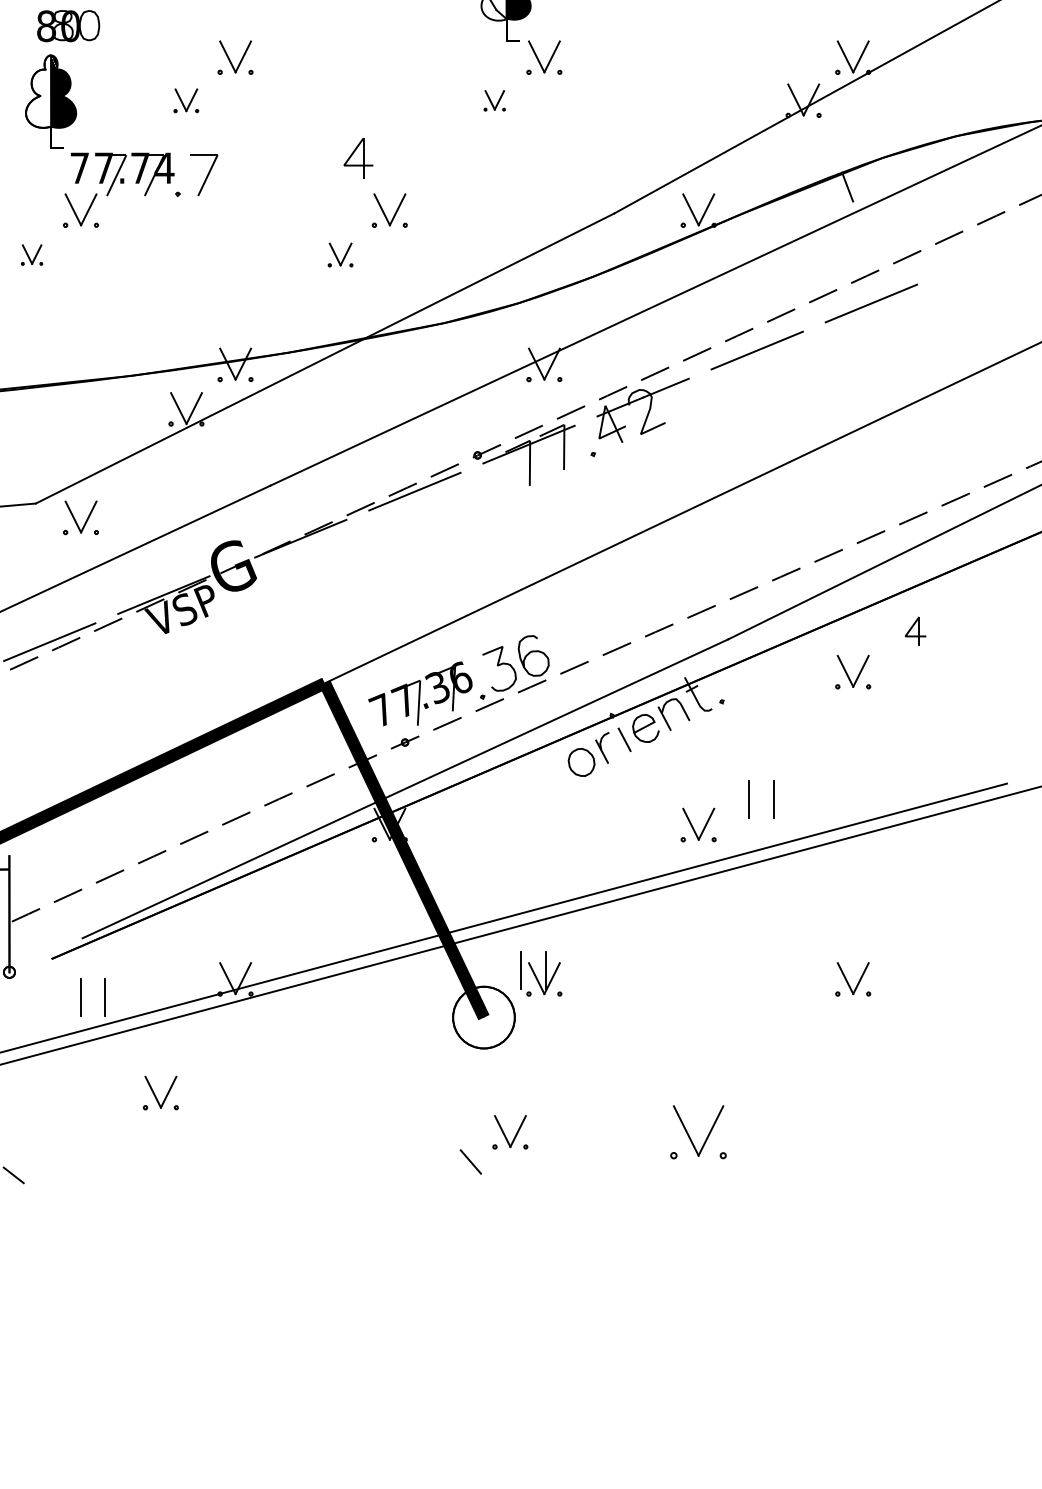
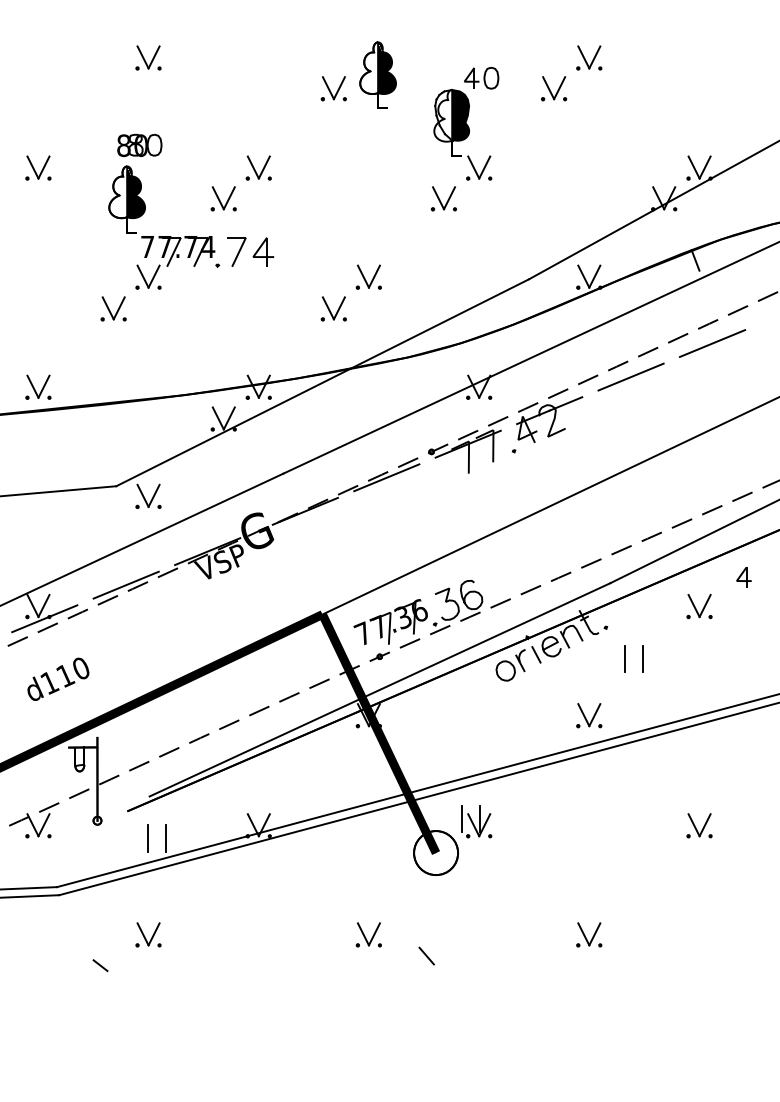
part: (186, 100) -> (223, 198), size x1.43
part: (494, 100) -> (443, 198), size x1.67
part: (358, 157) -> (263, 251), moved
part: (31, 254) -> (113, 308), size x1.67
part: (340, 254) -> (333, 308), size x1.43
part: (749, 798) -> (625, 658), moved
part: (160, 1092) -> (148, 934), moved
part: (509, 1131) -> (368, 934), moved
part: (698, 1131) -> (589, 934), size x0.62

